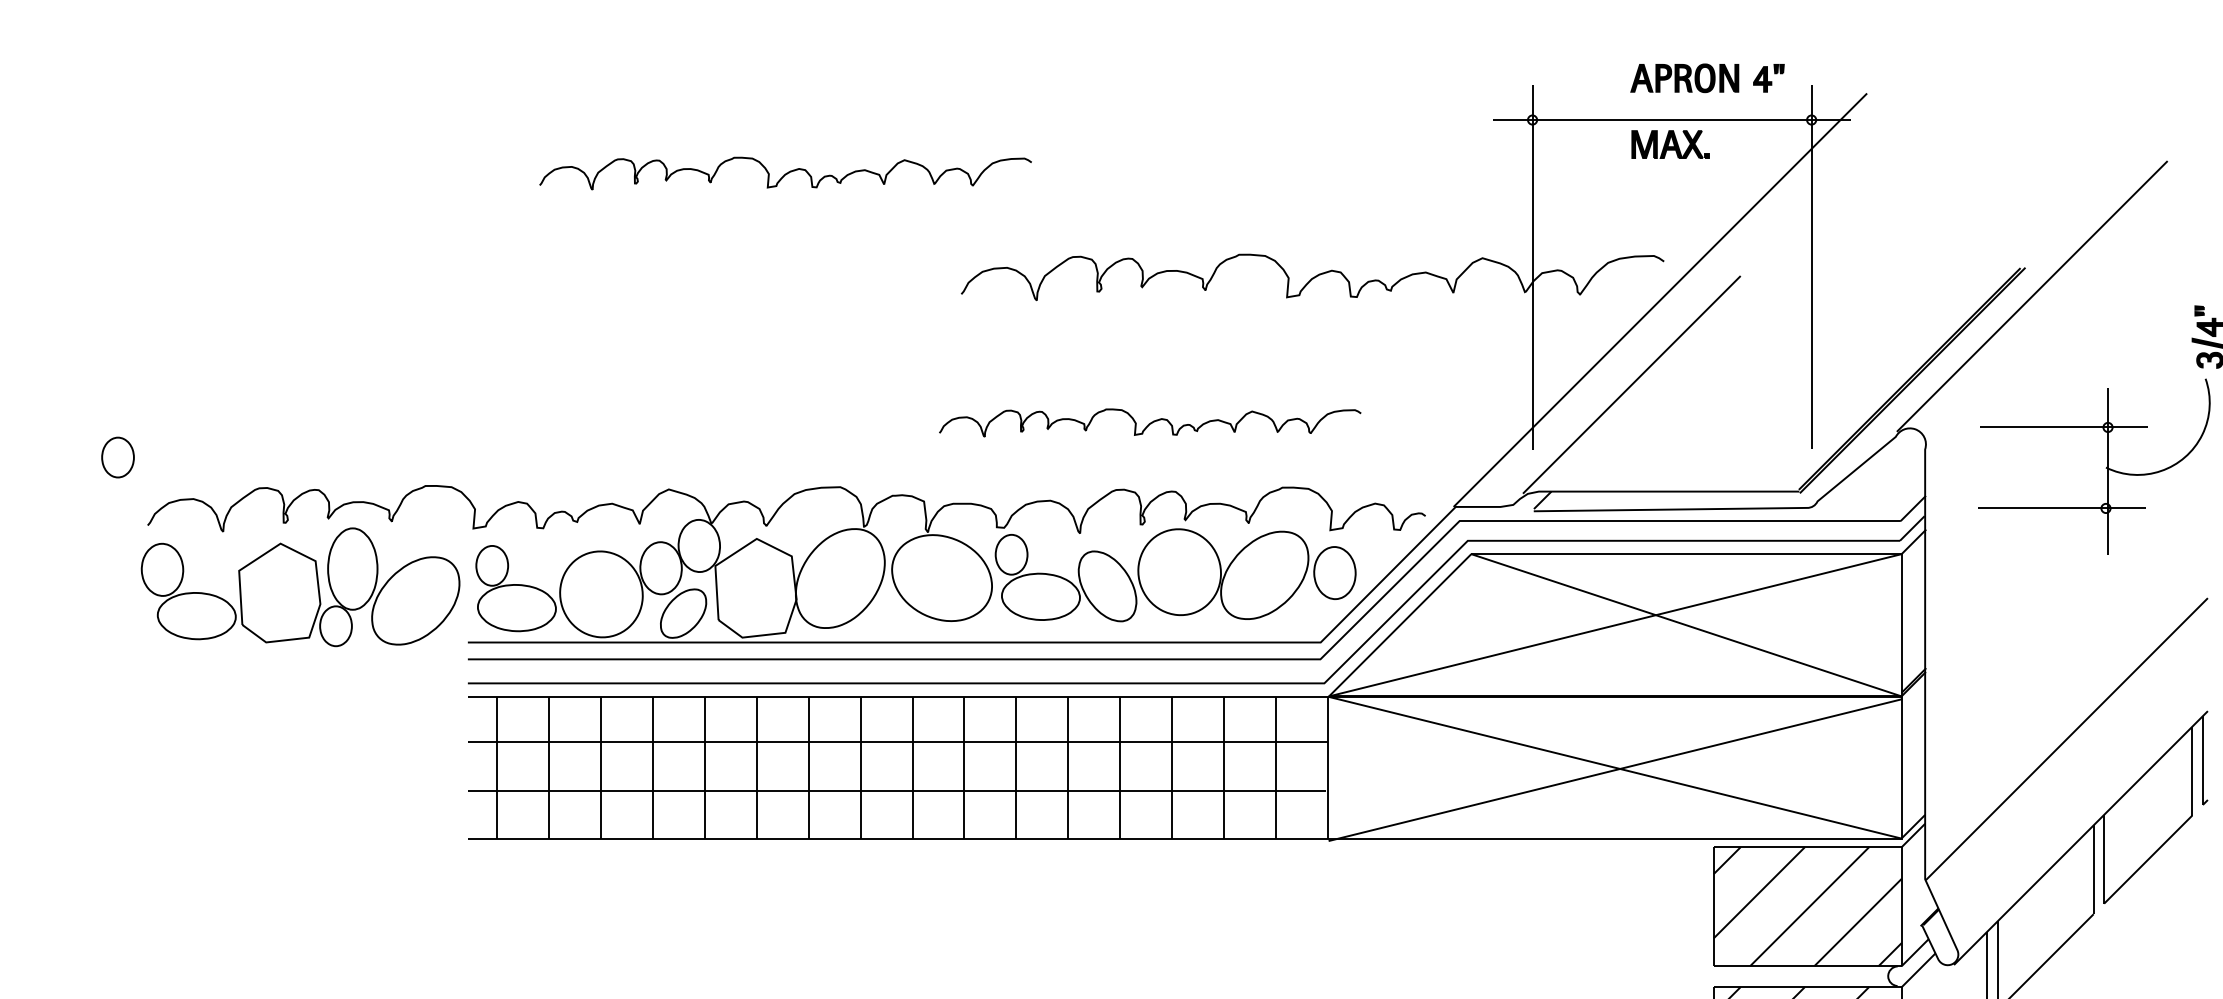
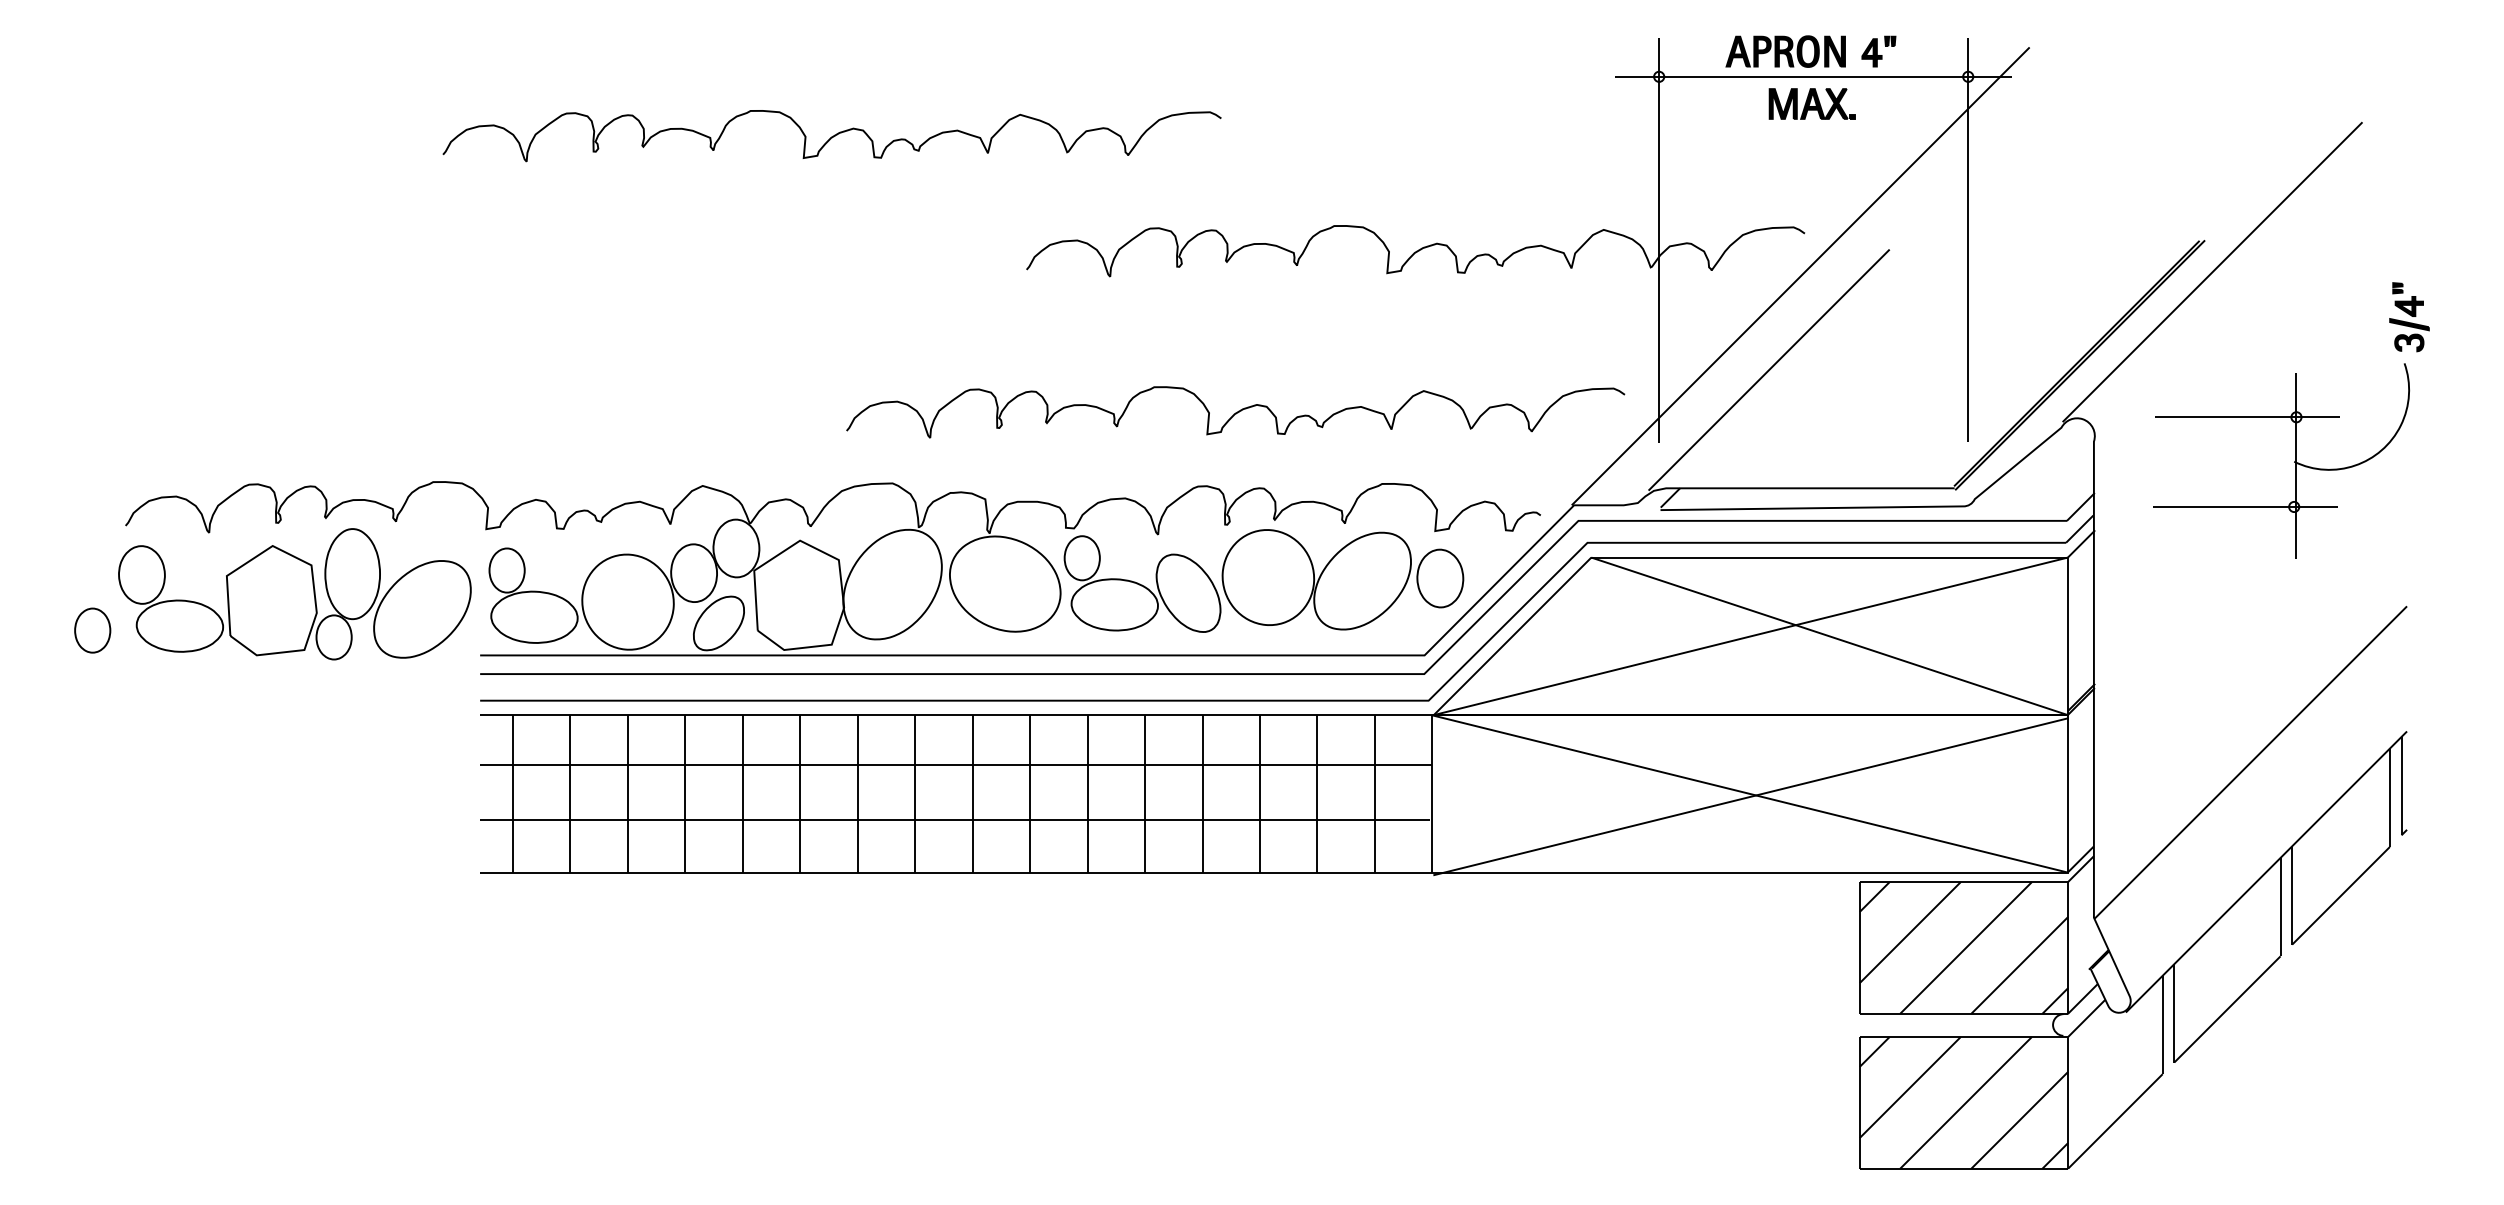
part: (1707, 78) -> (1810, 51), moved
part: (785, 173) -> (831, 136), size x1.43
part: (1149, 423) -> (1235, 412), size x1.67
part: (117, 457) -> (92, 630), moved

